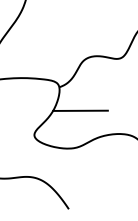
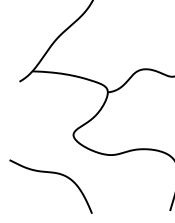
line: (80, 110) -> (123, 119), removed

